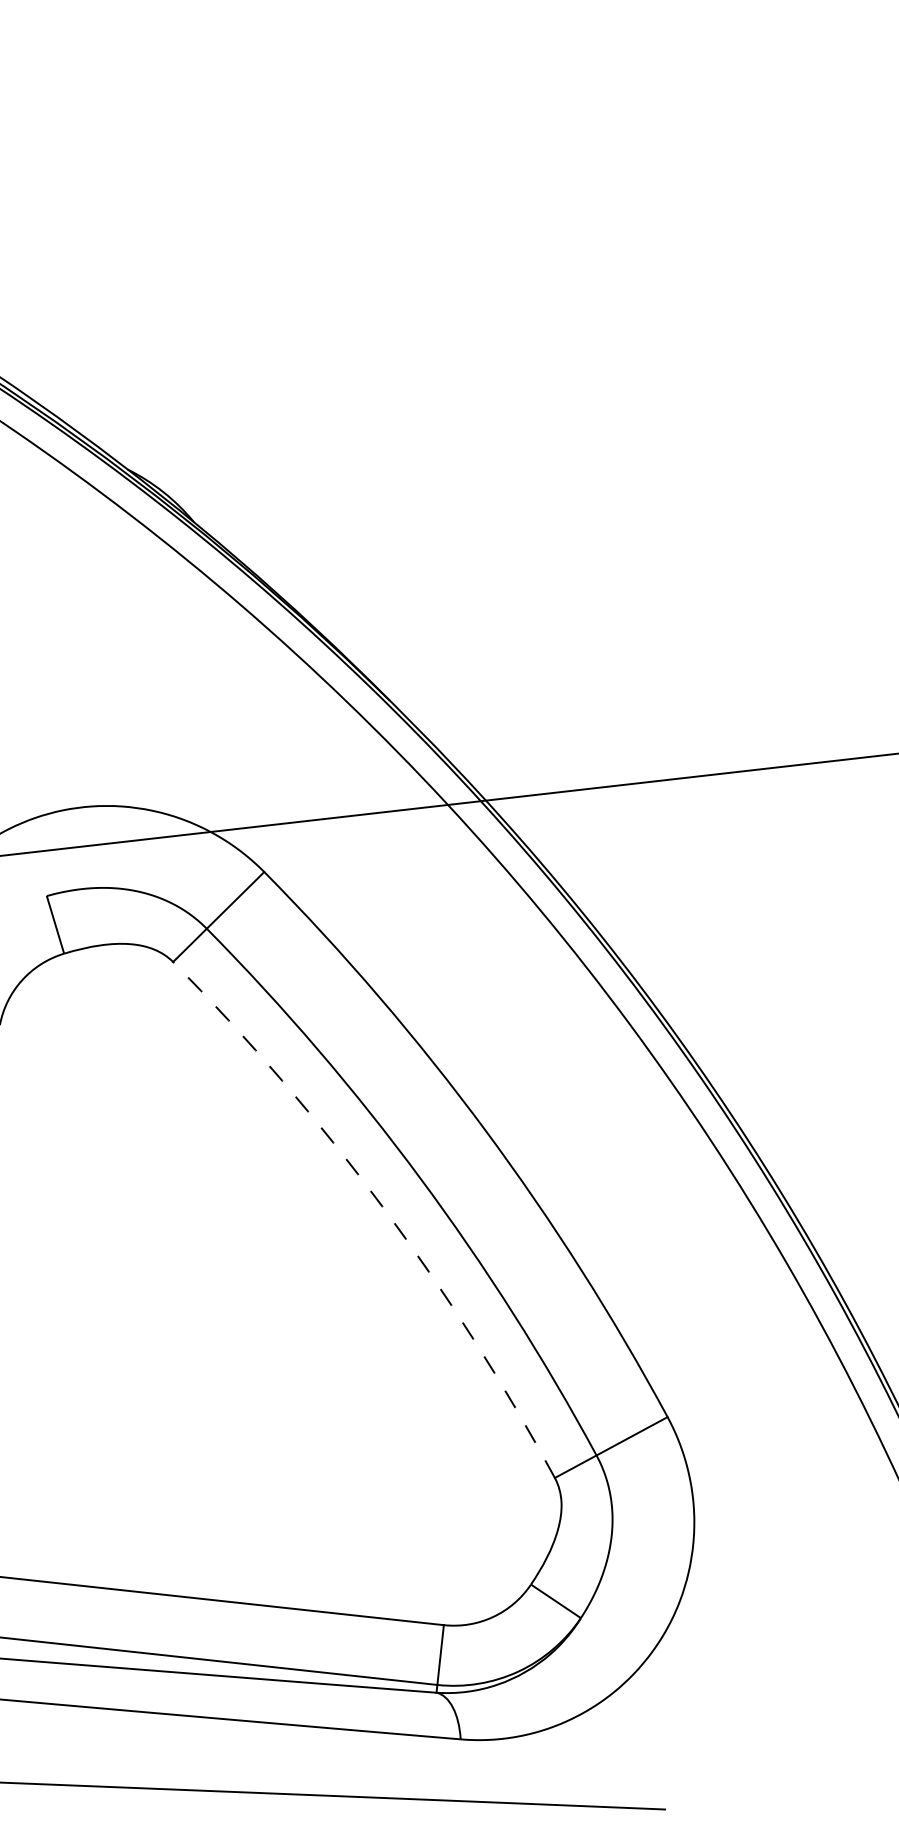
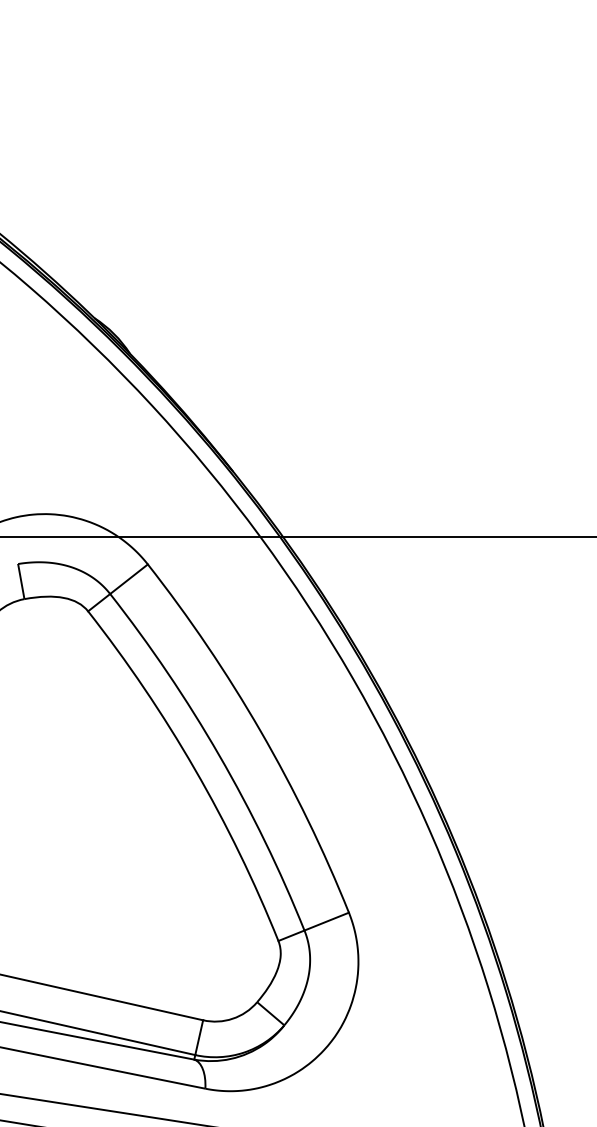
arc: (381, 1206) -> (194, 769), dashed -> solid

